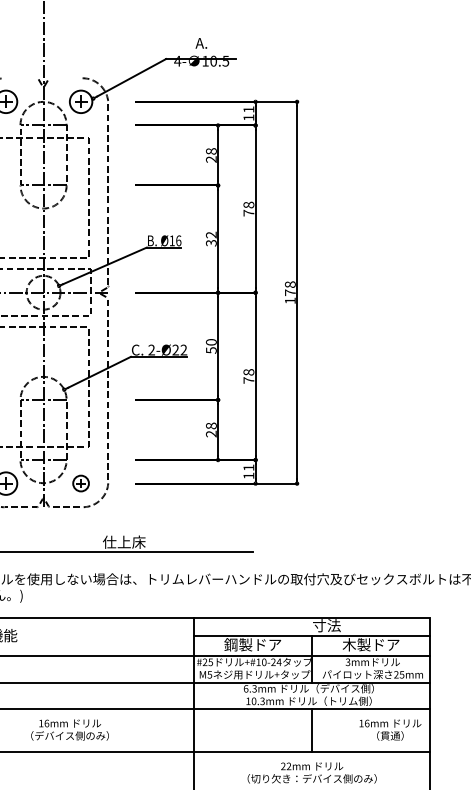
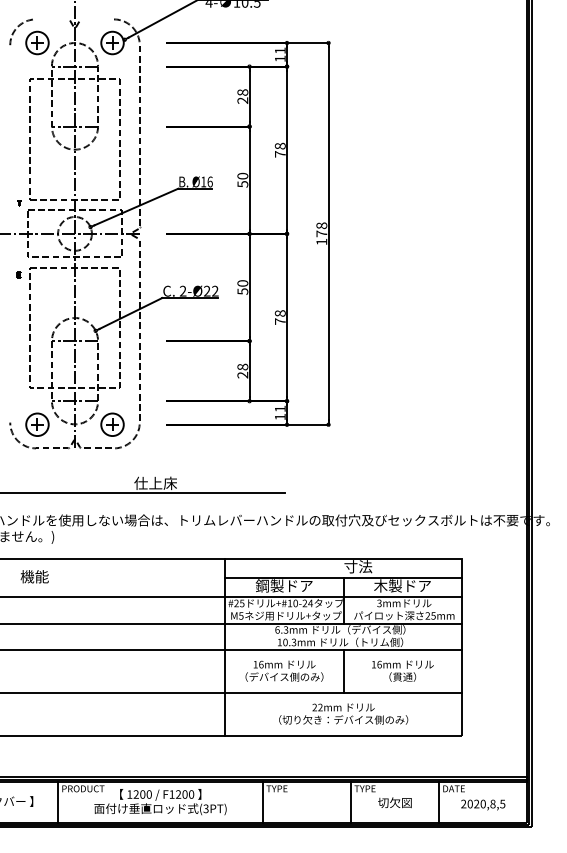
text: (211, 238) -> (242, 179), 32 -> 50
part: (81, 483) -> (112, 424), size x1.43
text: (70, 729) -> (284, 670), moved
text: (390, 729) -> (402, 670), moved

